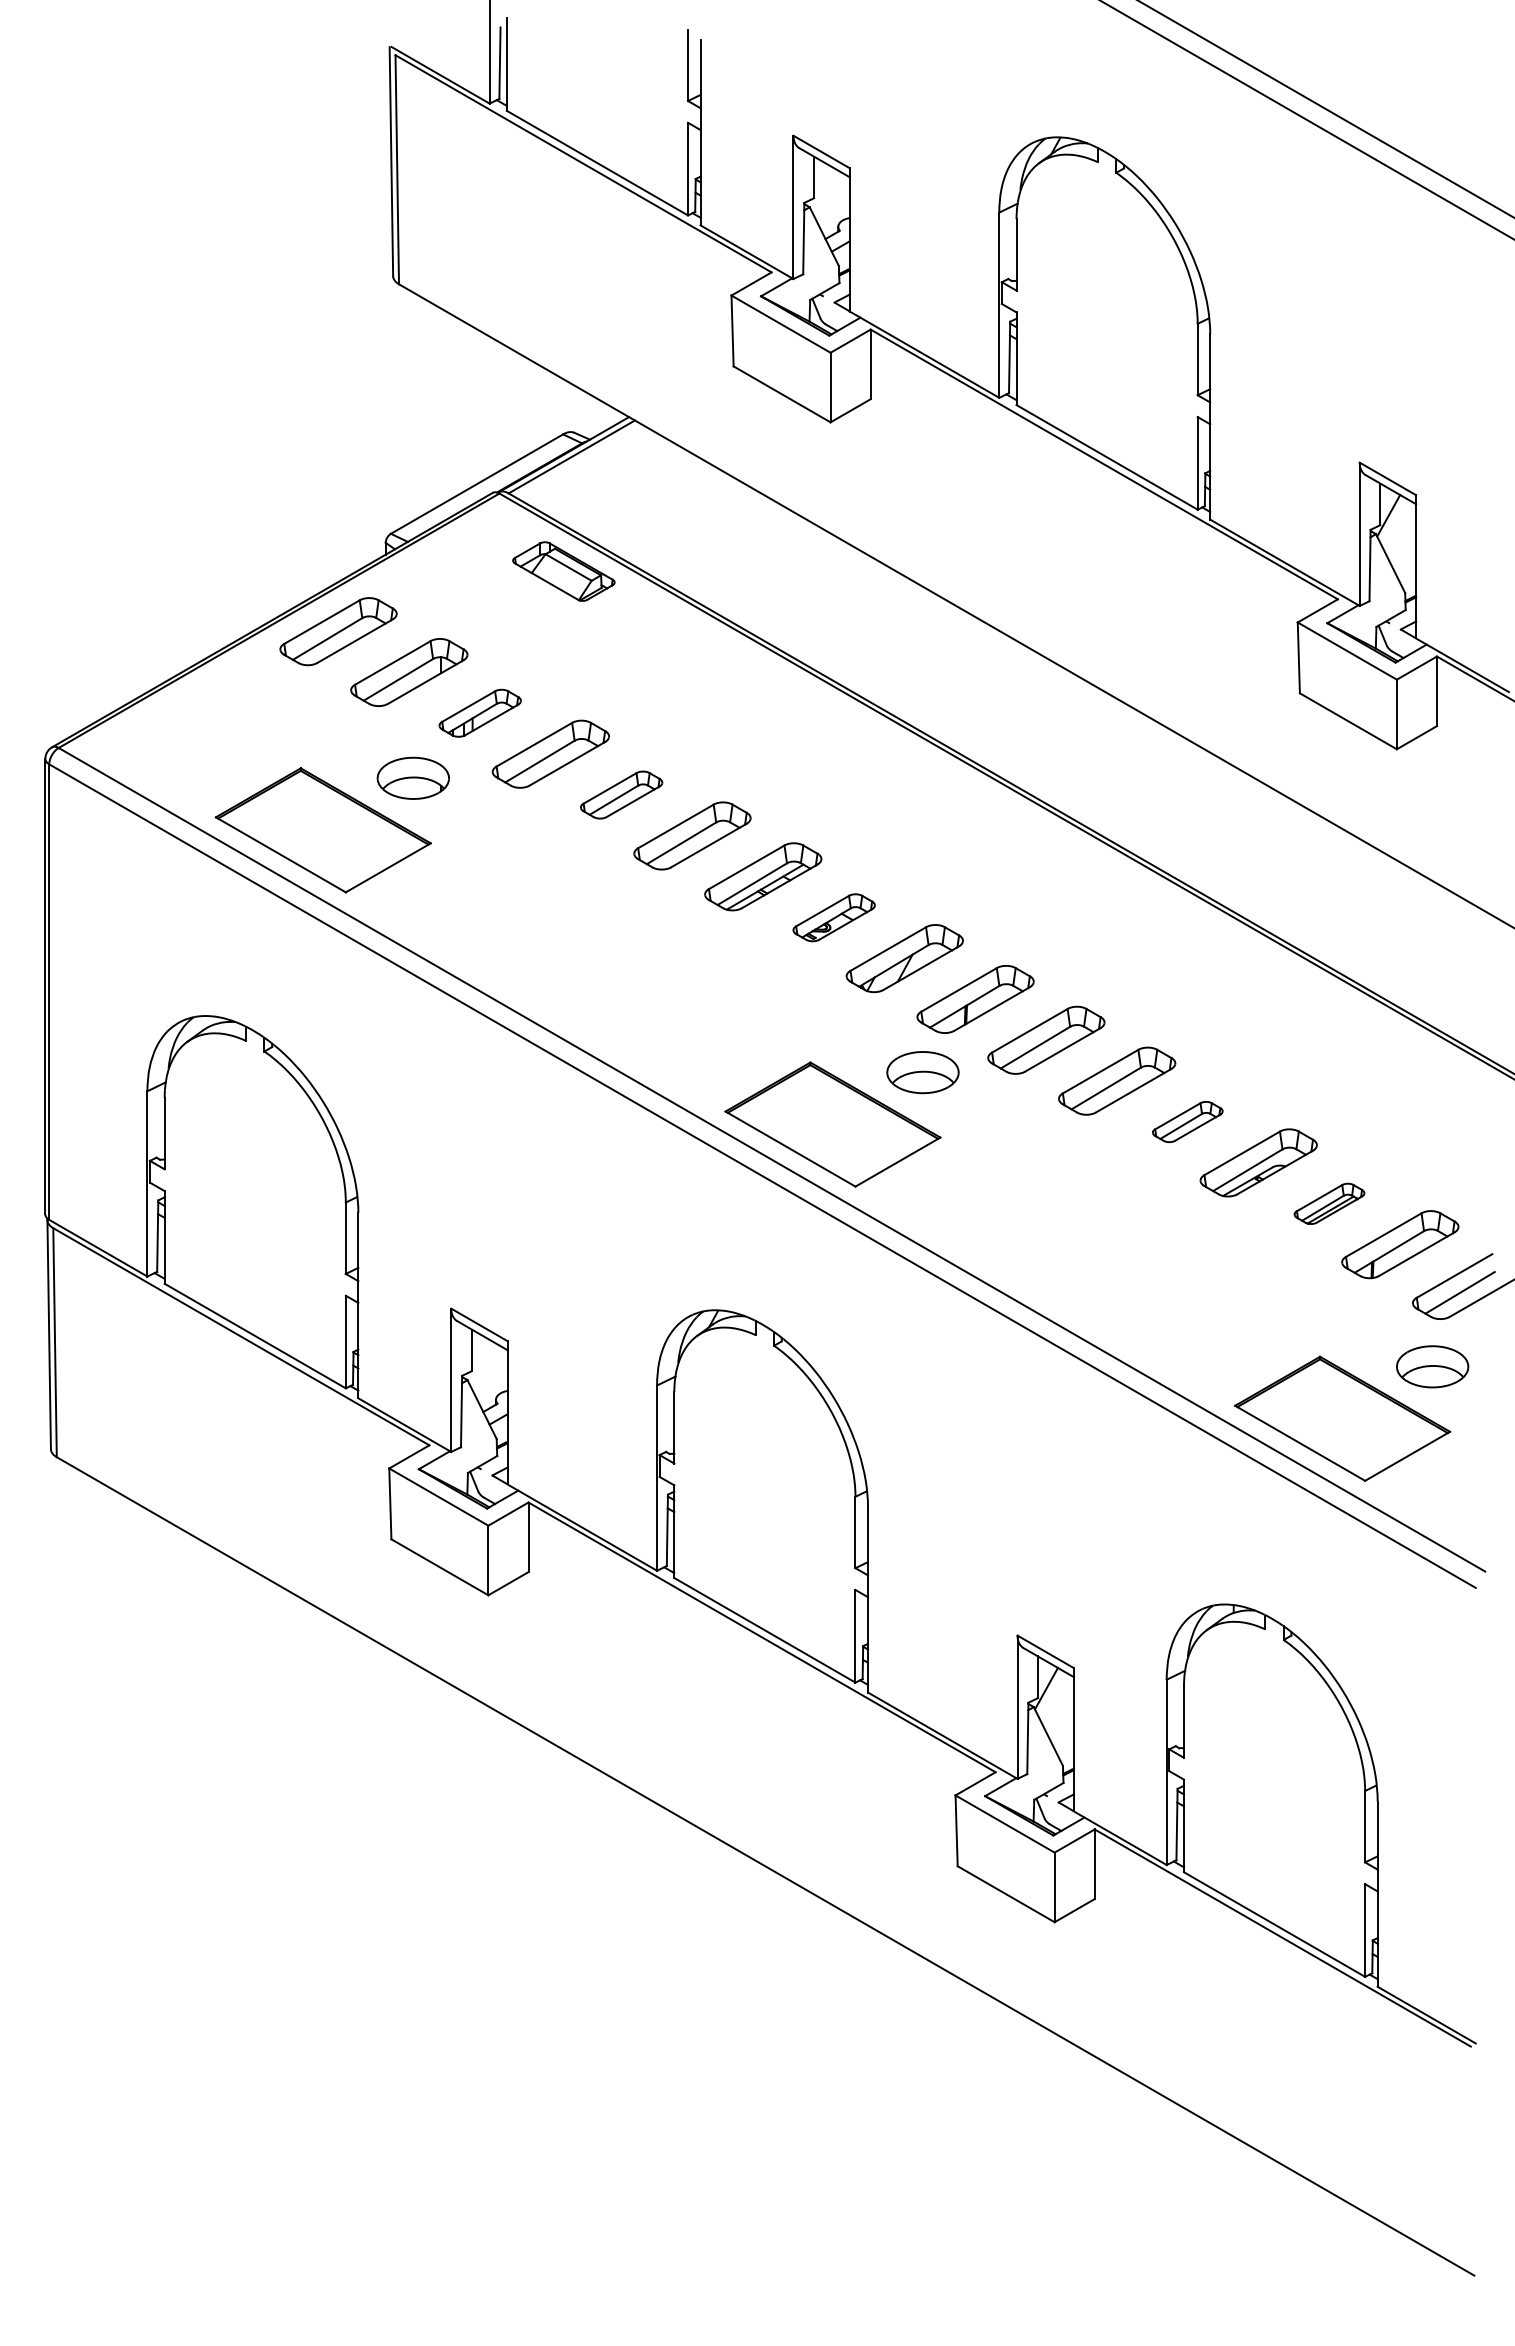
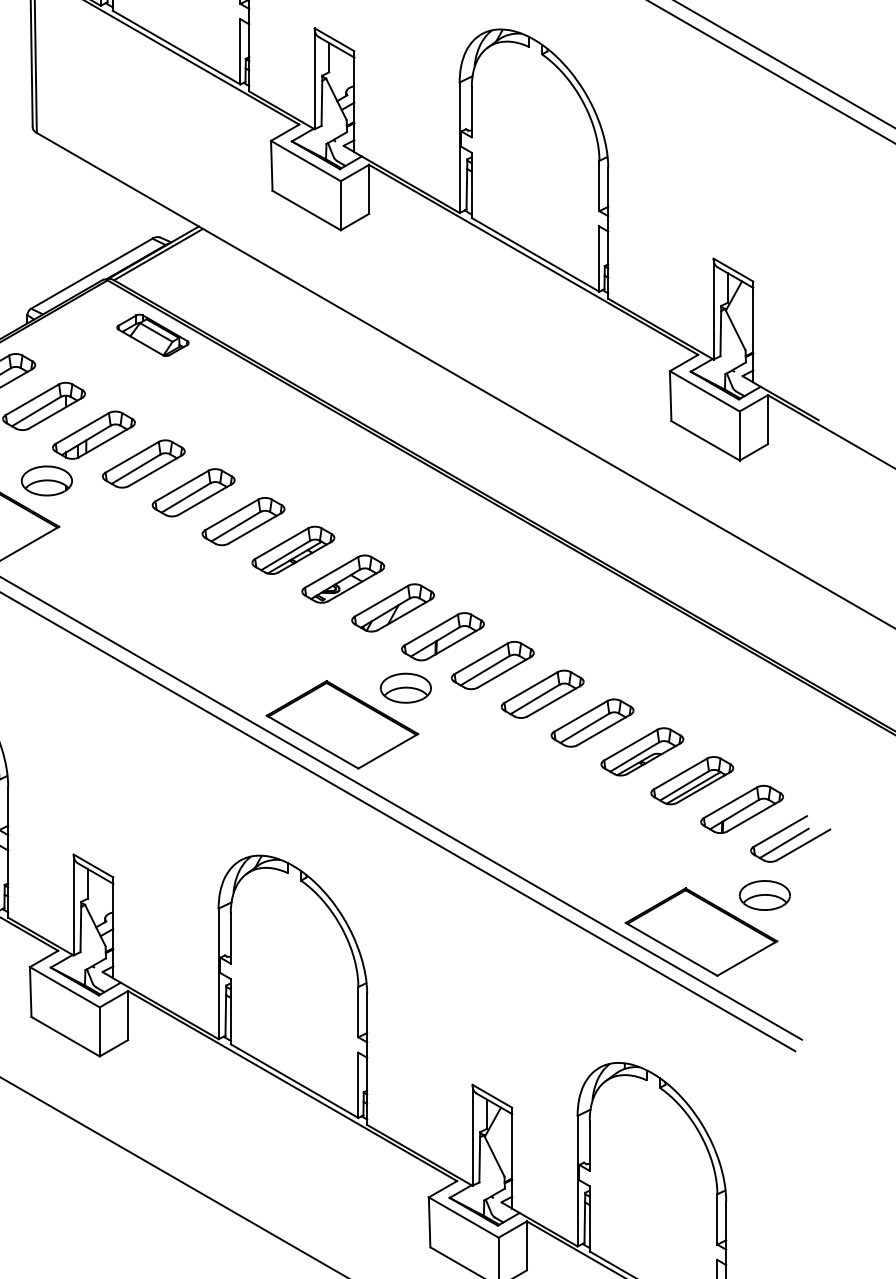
part: (480, 712) -> (94, 434), size x1.43
part: (621, 794) -> (193, 492), size x1.43
part: (834, 917) -> (343, 579), size x1.43
part: (1187, 1121) -> (592, 722), size x1.67
part: (1329, 1203) -> (692, 780), size x1.67

